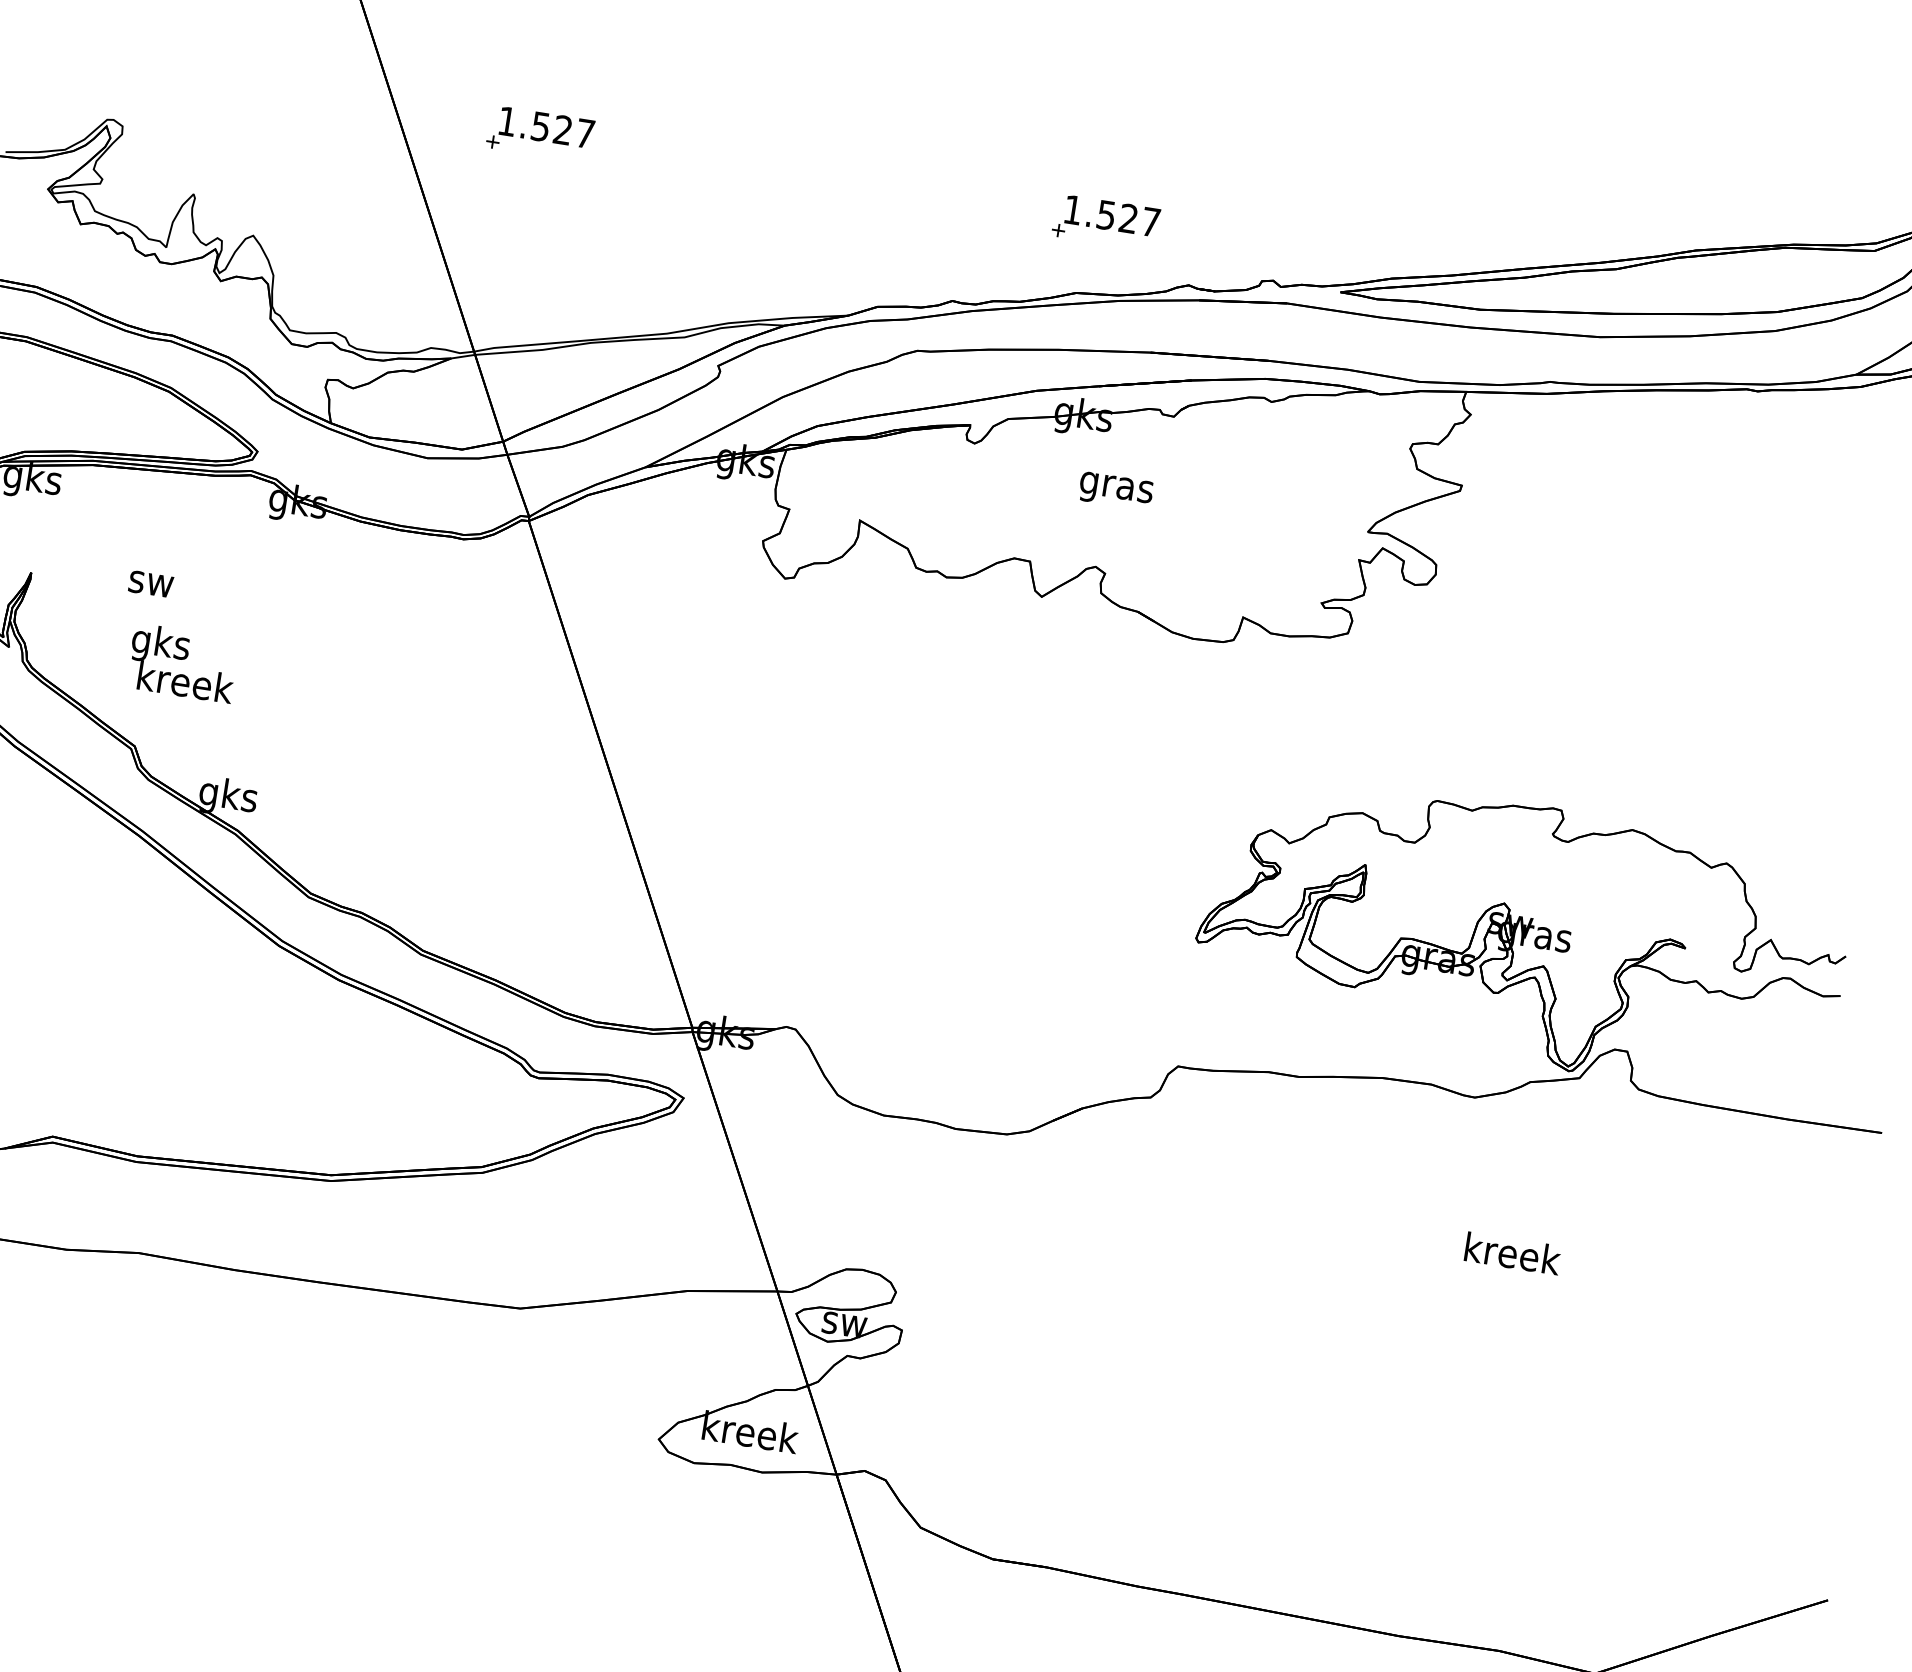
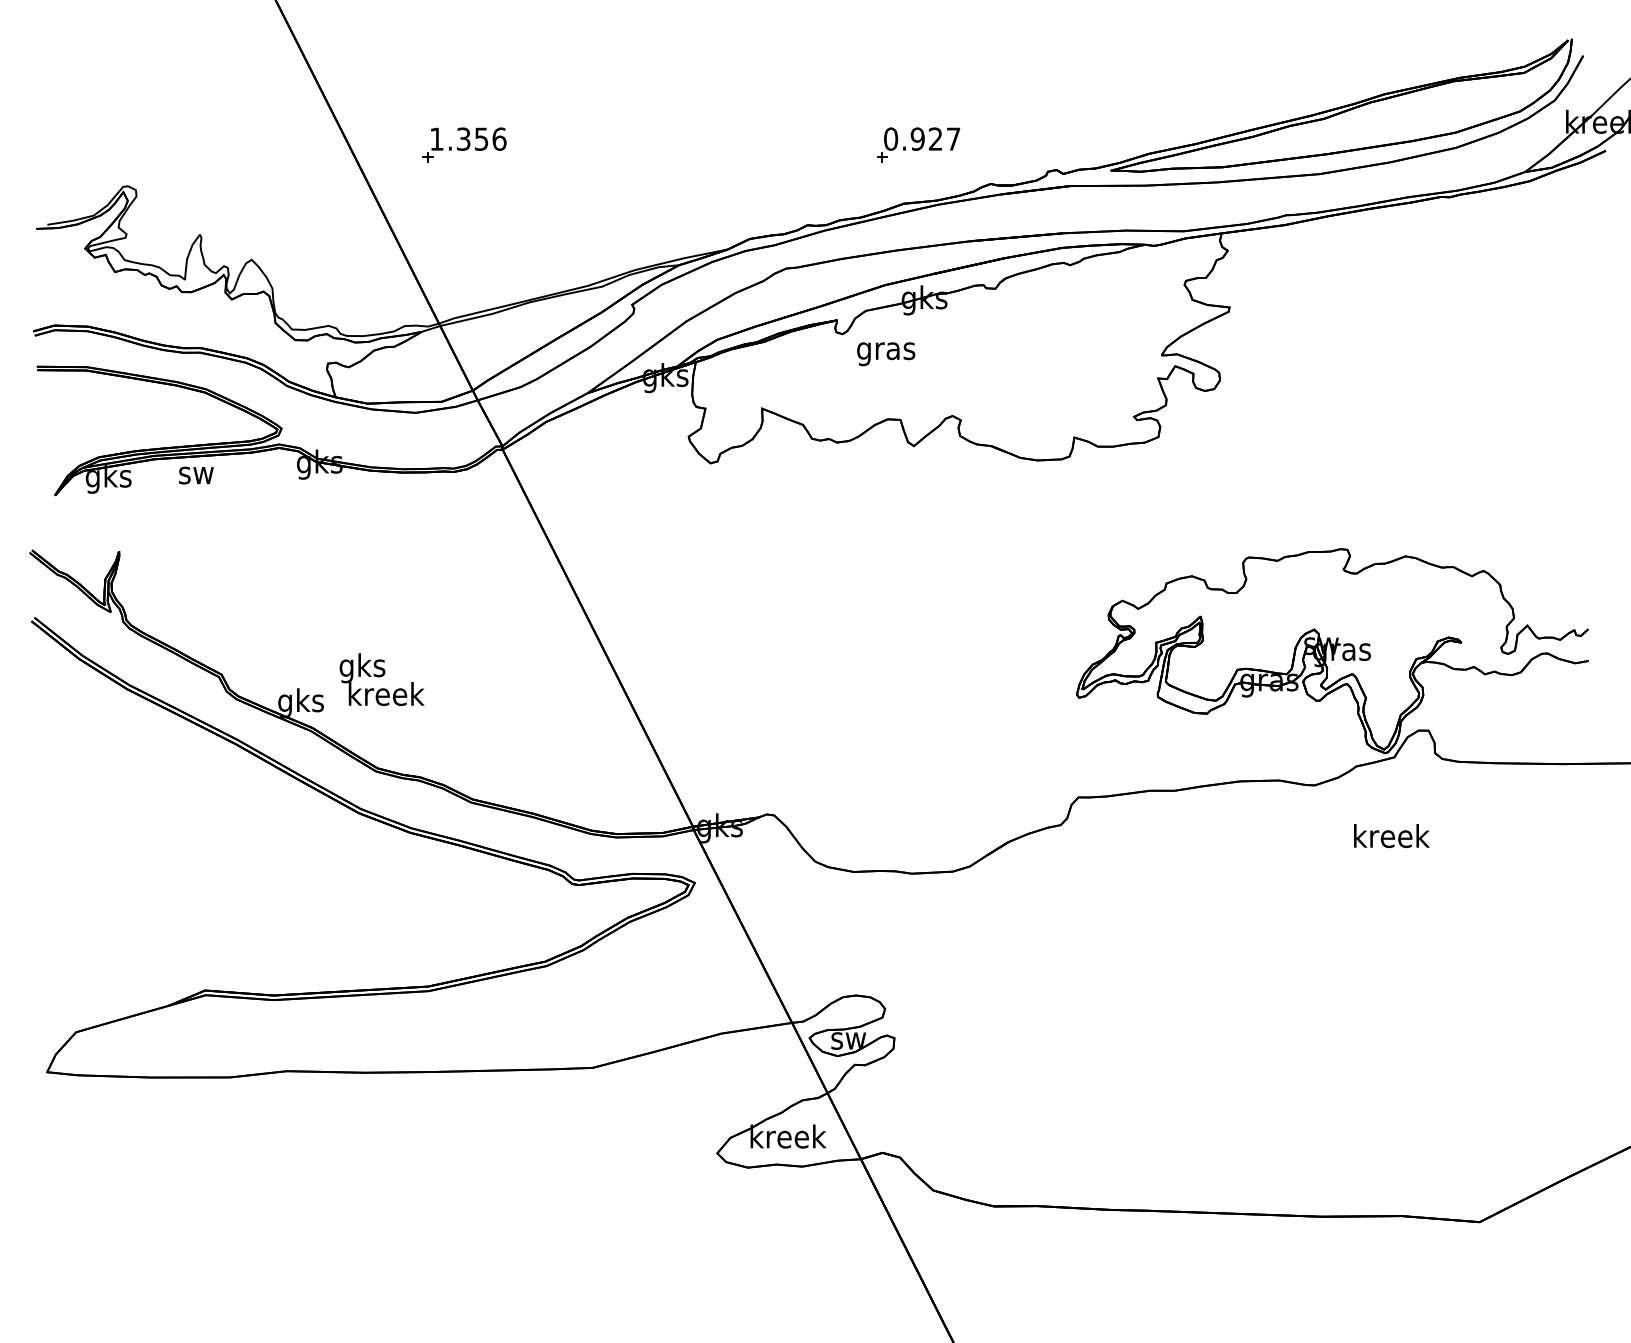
text: (563, 129) -> (481, 138), 1.527 -> 1.356
text: (1089, 211) -> (904, 138), 1.527 -> 0.927
text: (1116, 491) -> (886, 354), moved
text: (151, 584) -> (196, 475), moved
text: (182, 663) -> (381, 679), moved
text: (1512, 1254) -> (1391, 836), moved

